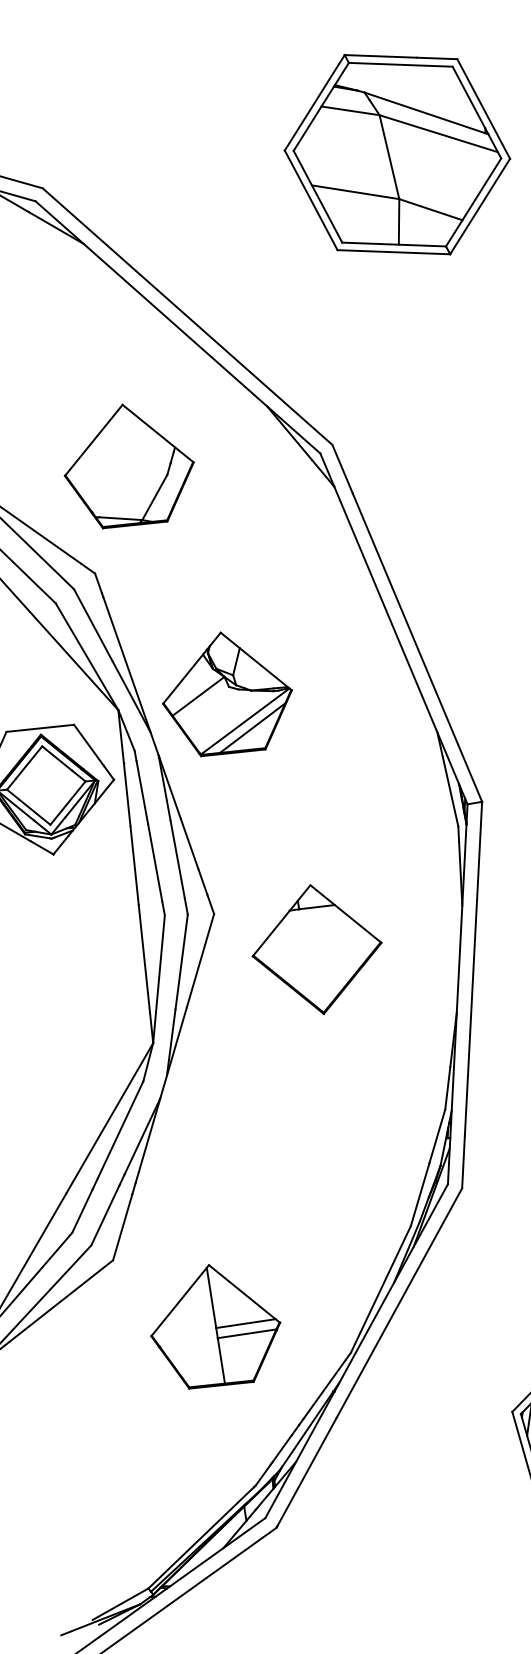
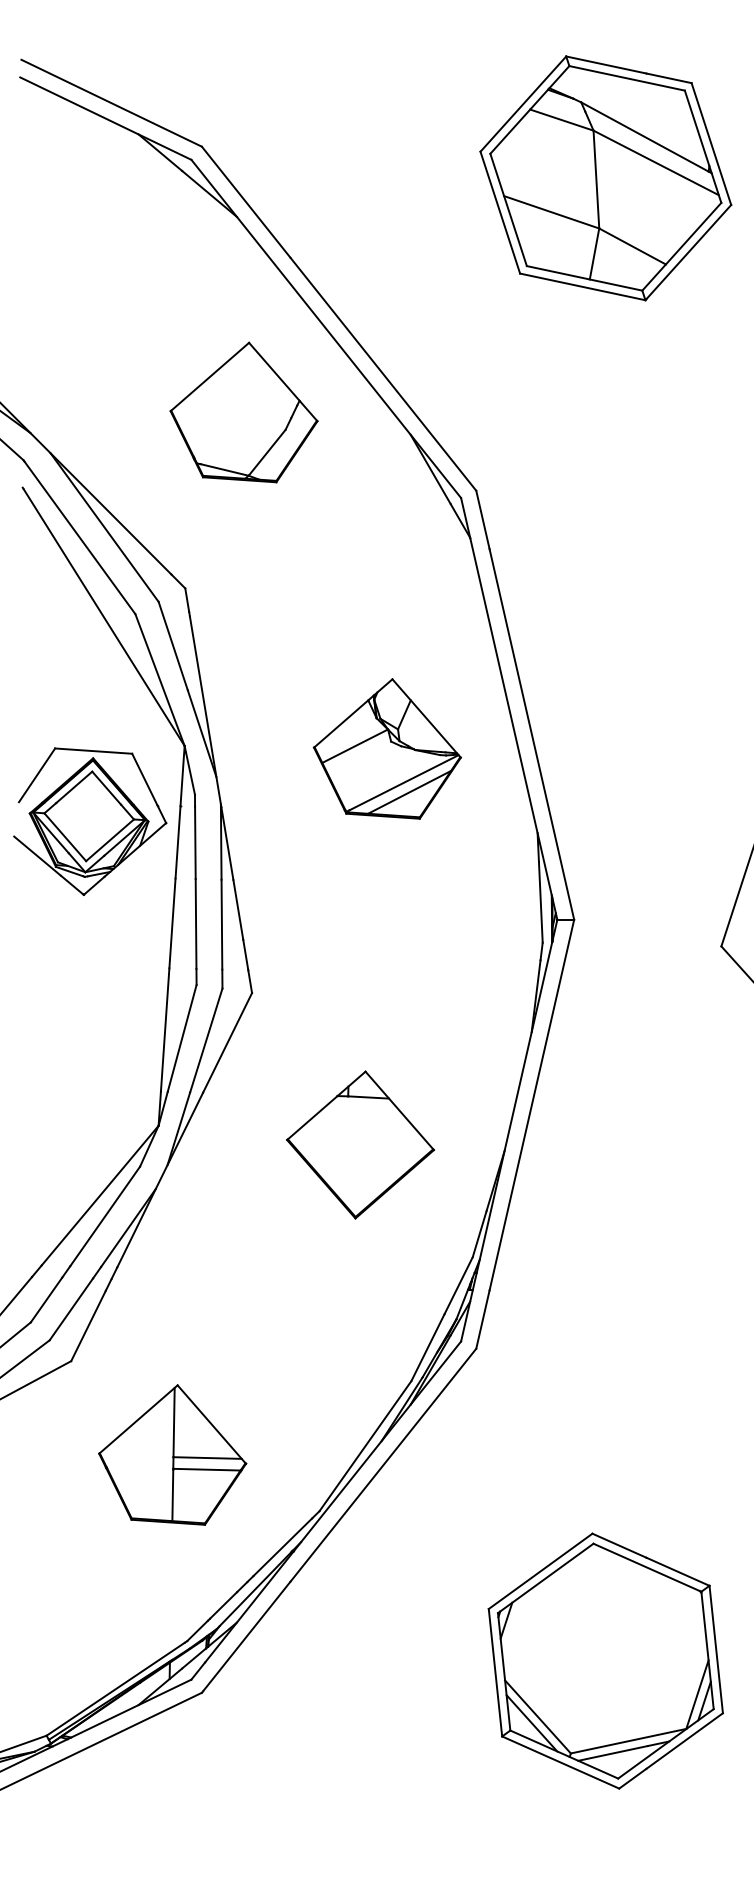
part: (128, 466) -> (243, 412), moved
part: (226, 693) -> (386, 748), moved
part: (317, 949) -> (360, 1144), moved

